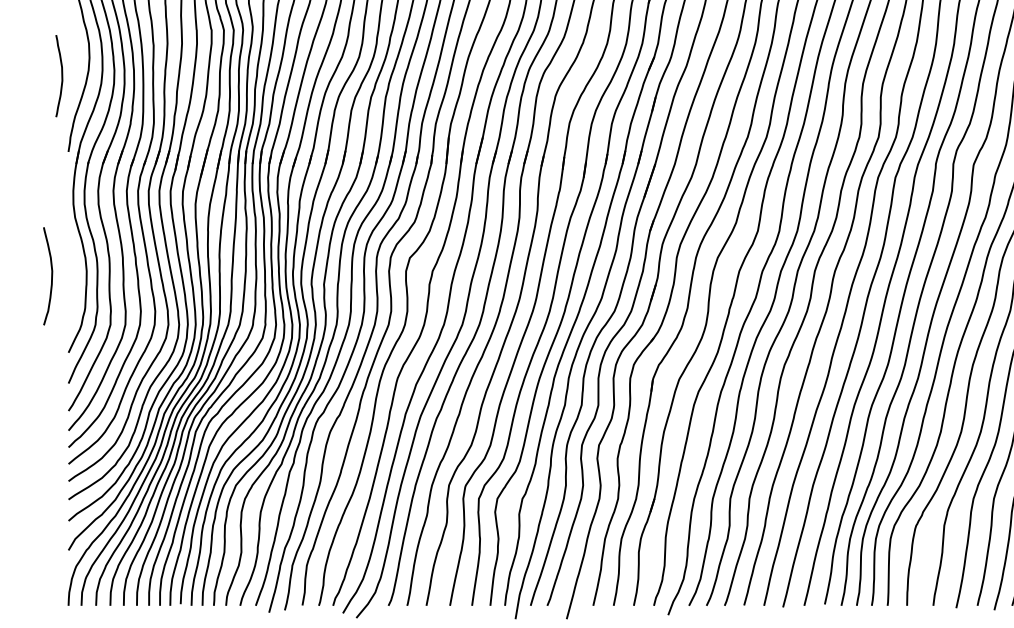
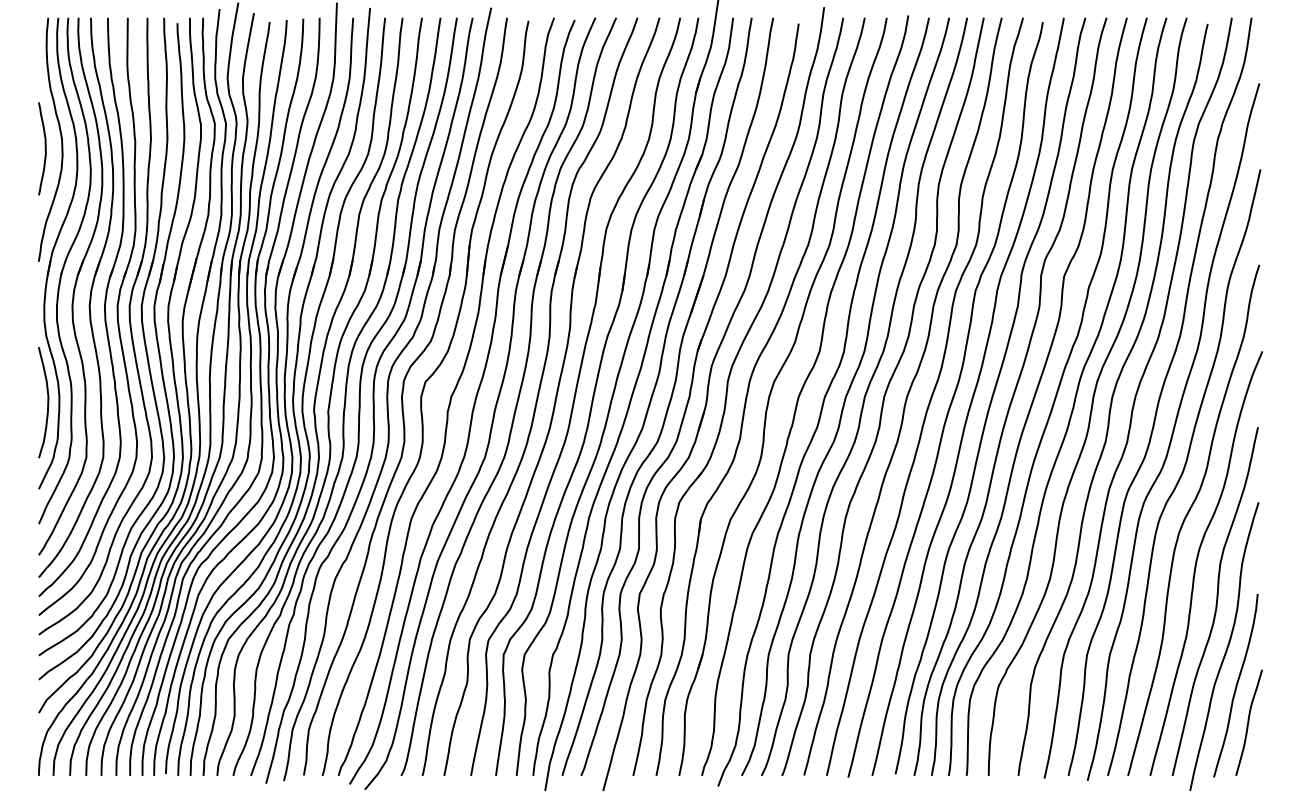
curve: (61, 75) -> (44, 148), moved
curve: (51, 276) -> (47, 402), moved

